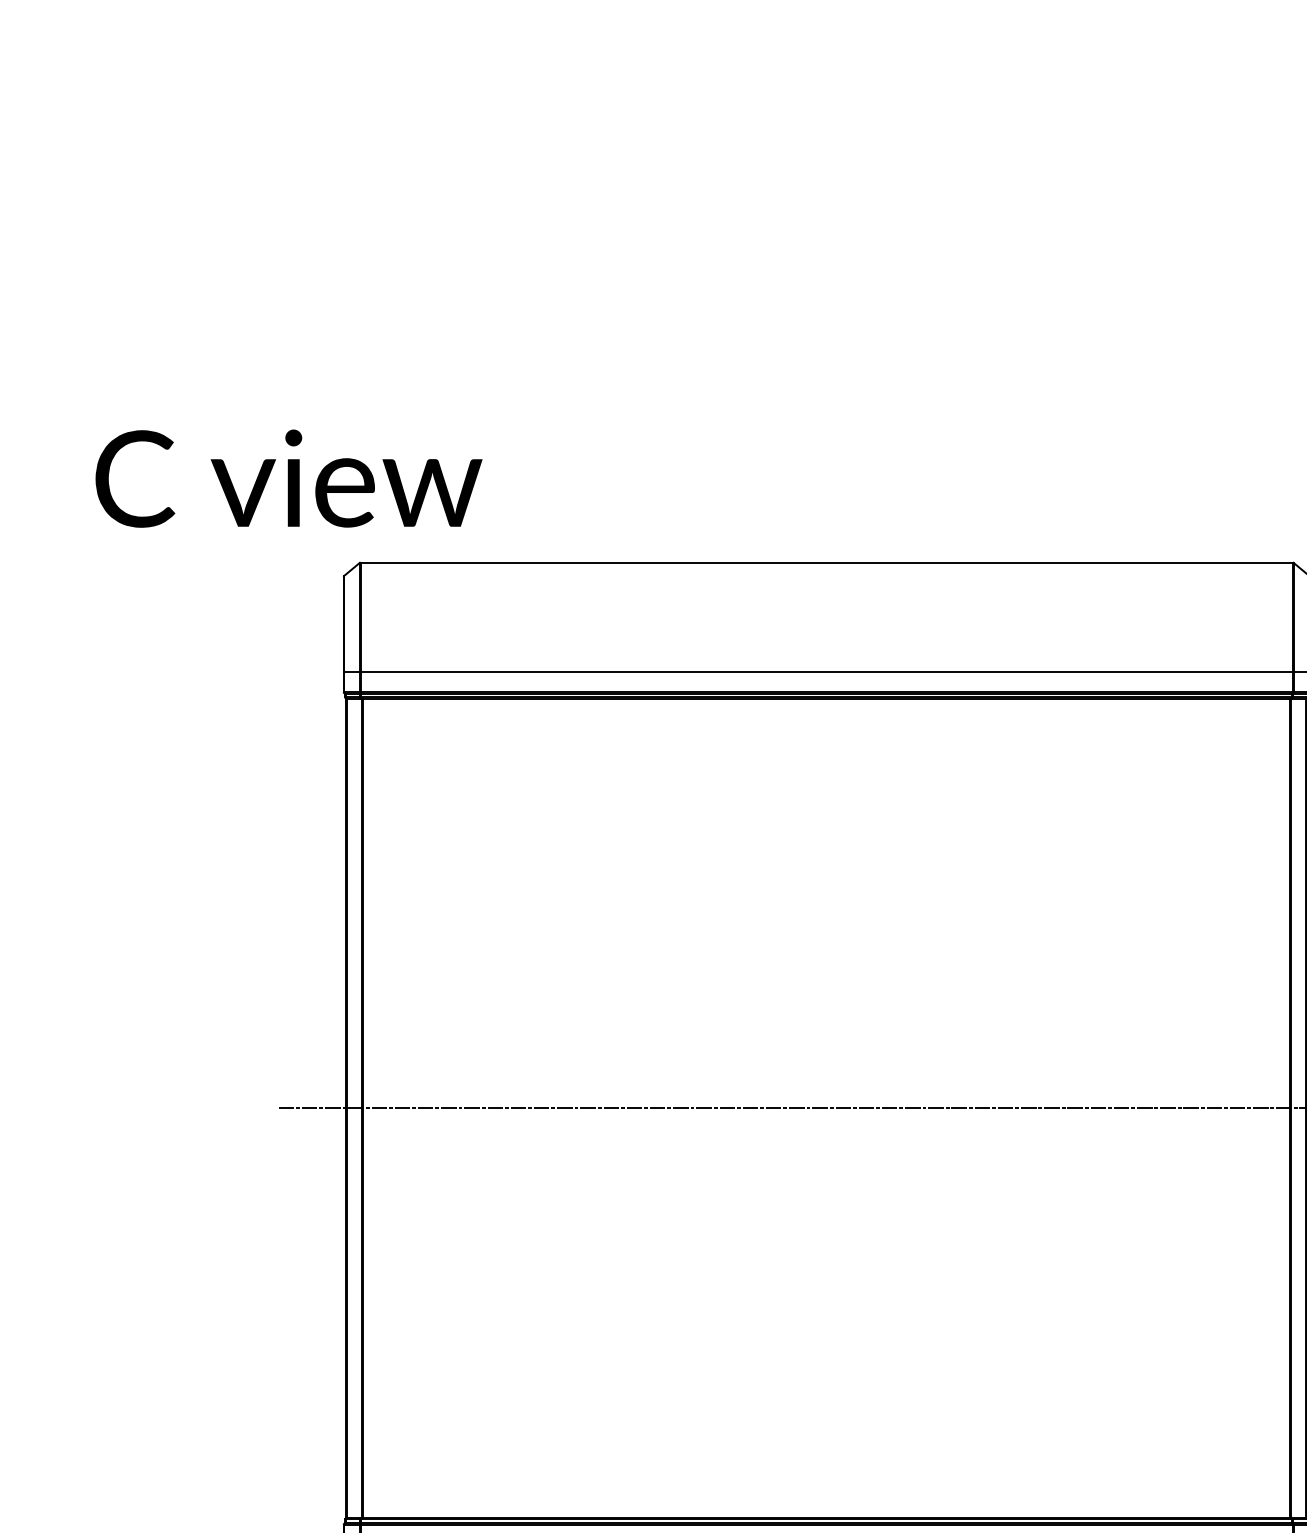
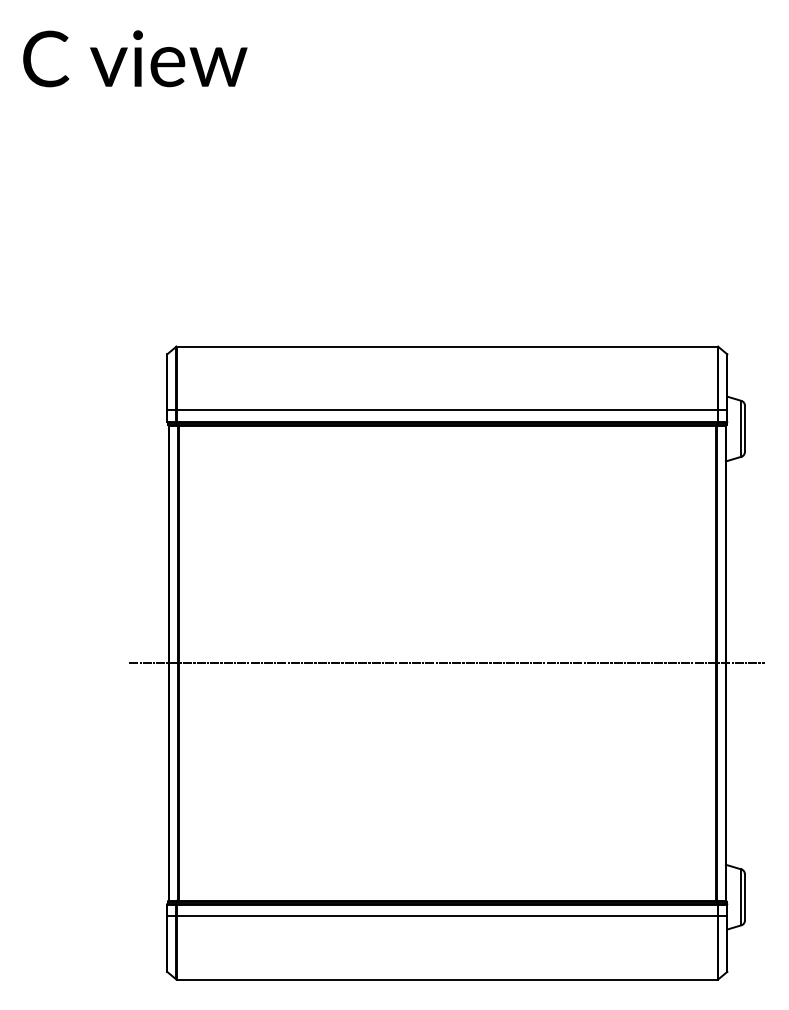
text: (289, 478) -> (135, 58), moved

